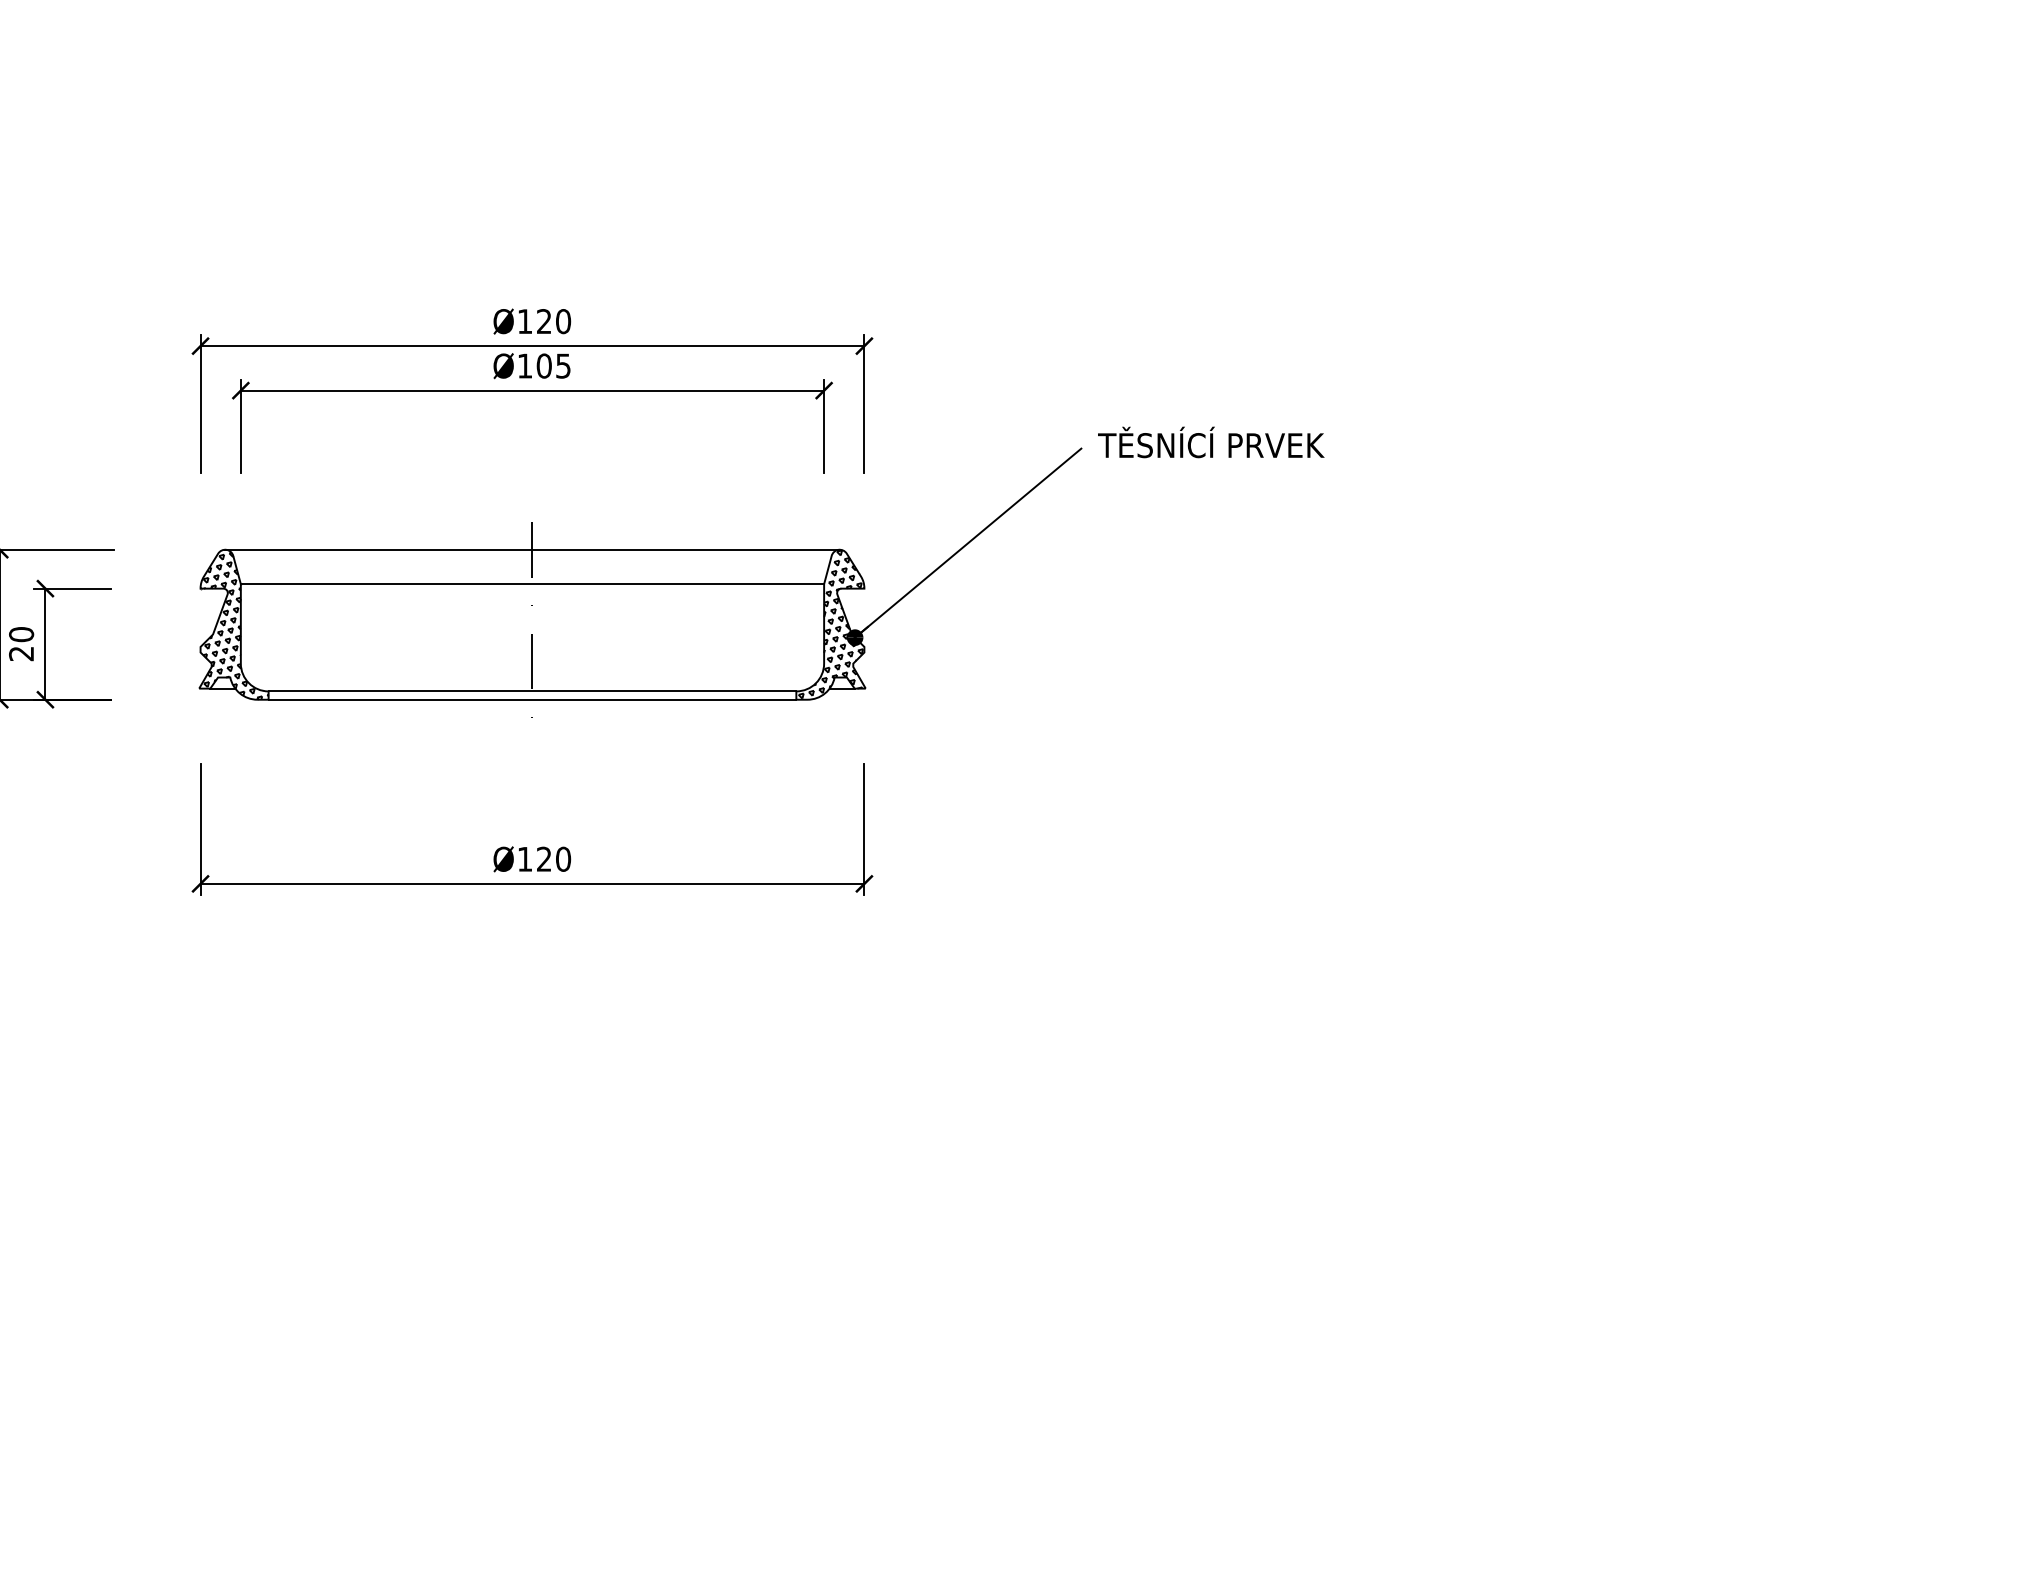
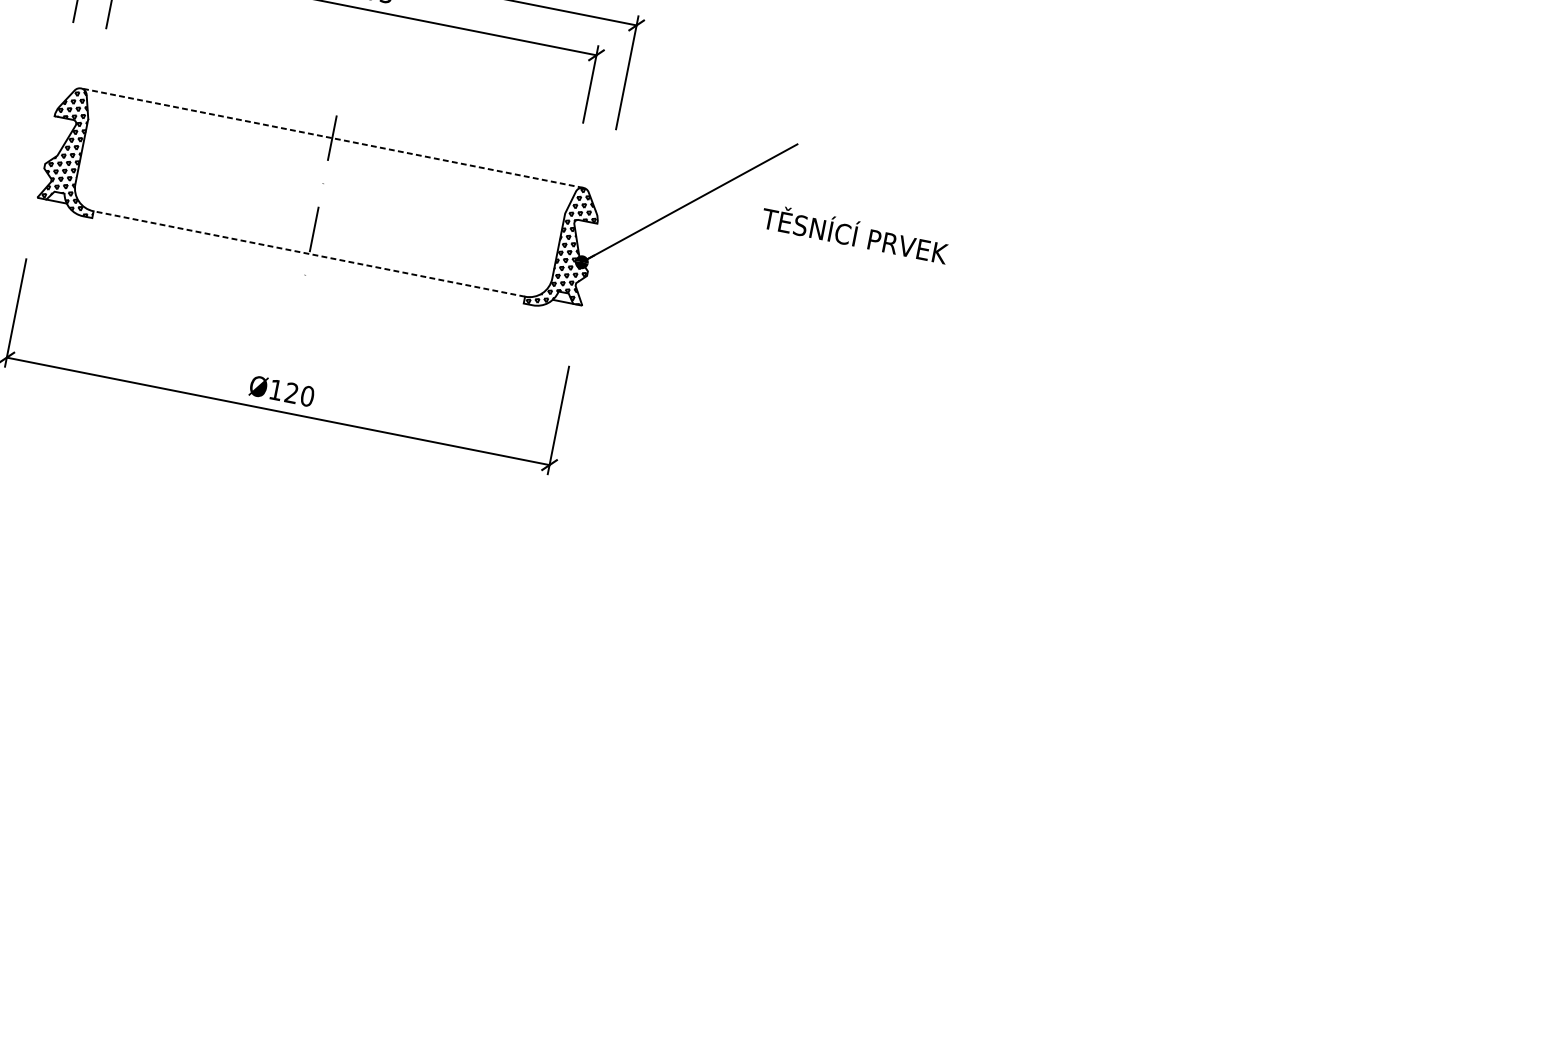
text: (1211, 442) -> (855, 233), moved
line: (531, 549) -> (331, 137), solid -> dashed
line: (532, 584) -> (326, 166), removed
line: (532, 691) -> (309, 254), solid -> dashed
line: (532, 699) -> (308, 260), removed

